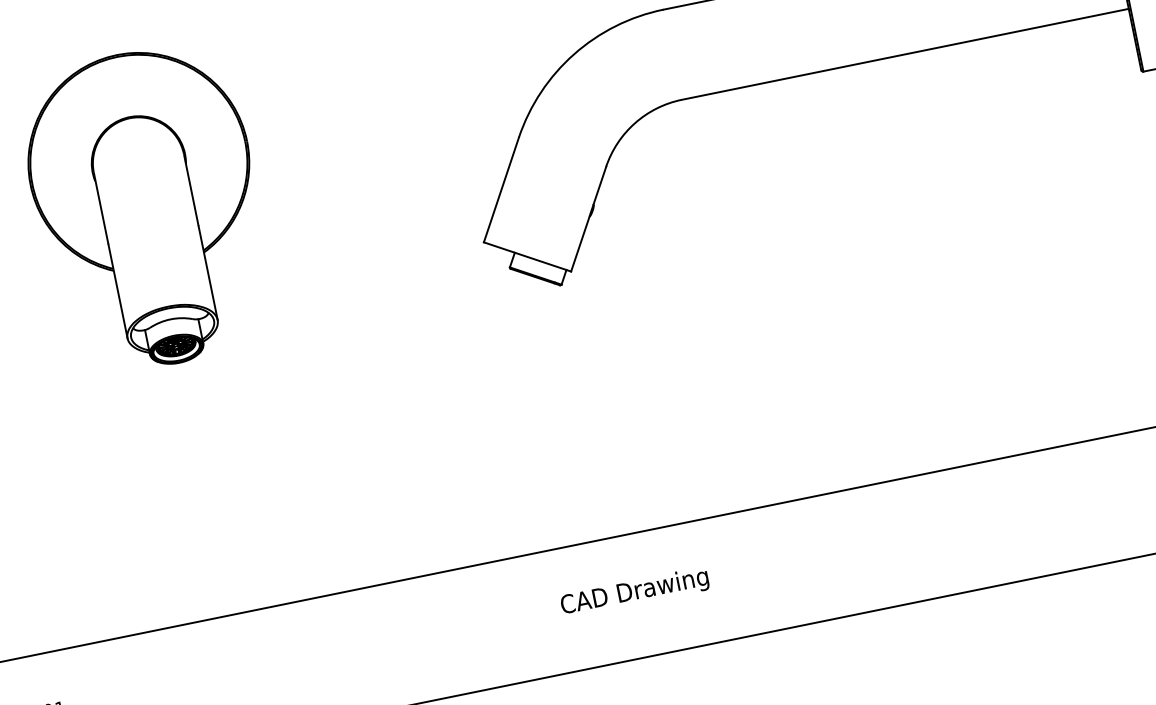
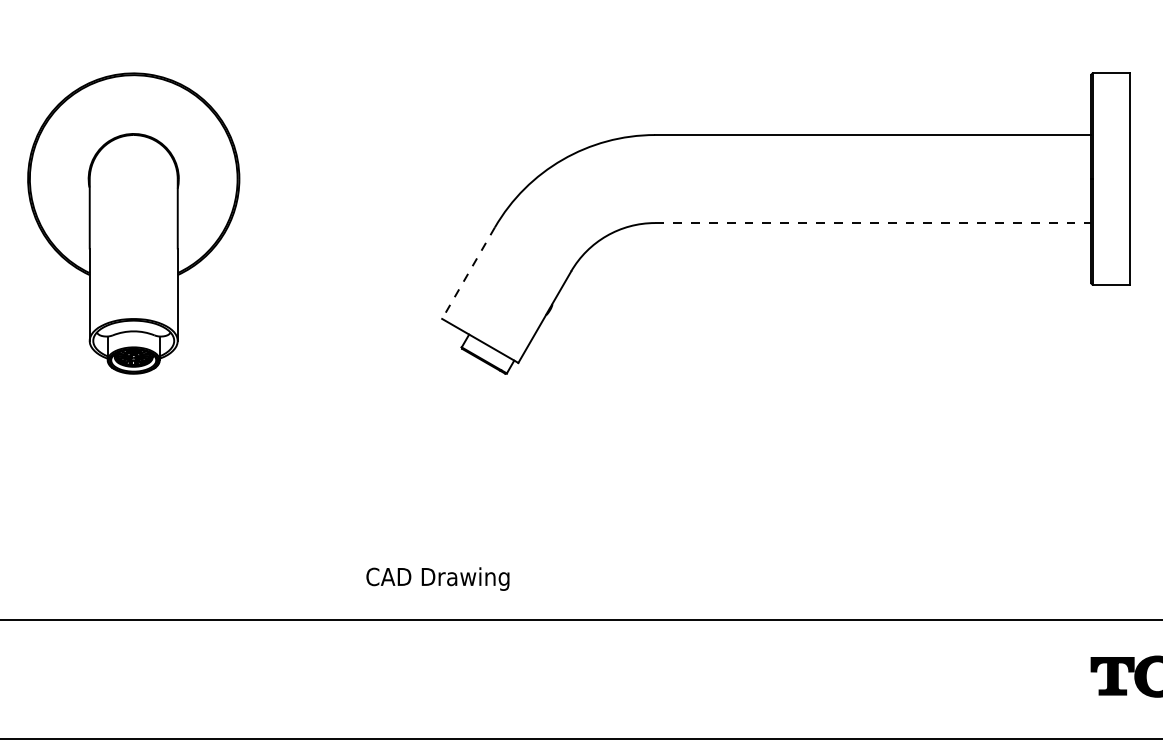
line: (905, 54) -> (873, 223), solid -> dashed
line: (501, 190) -> (468, 273), solid -> dashed
text: (634, 592) -> (437, 578), moved

